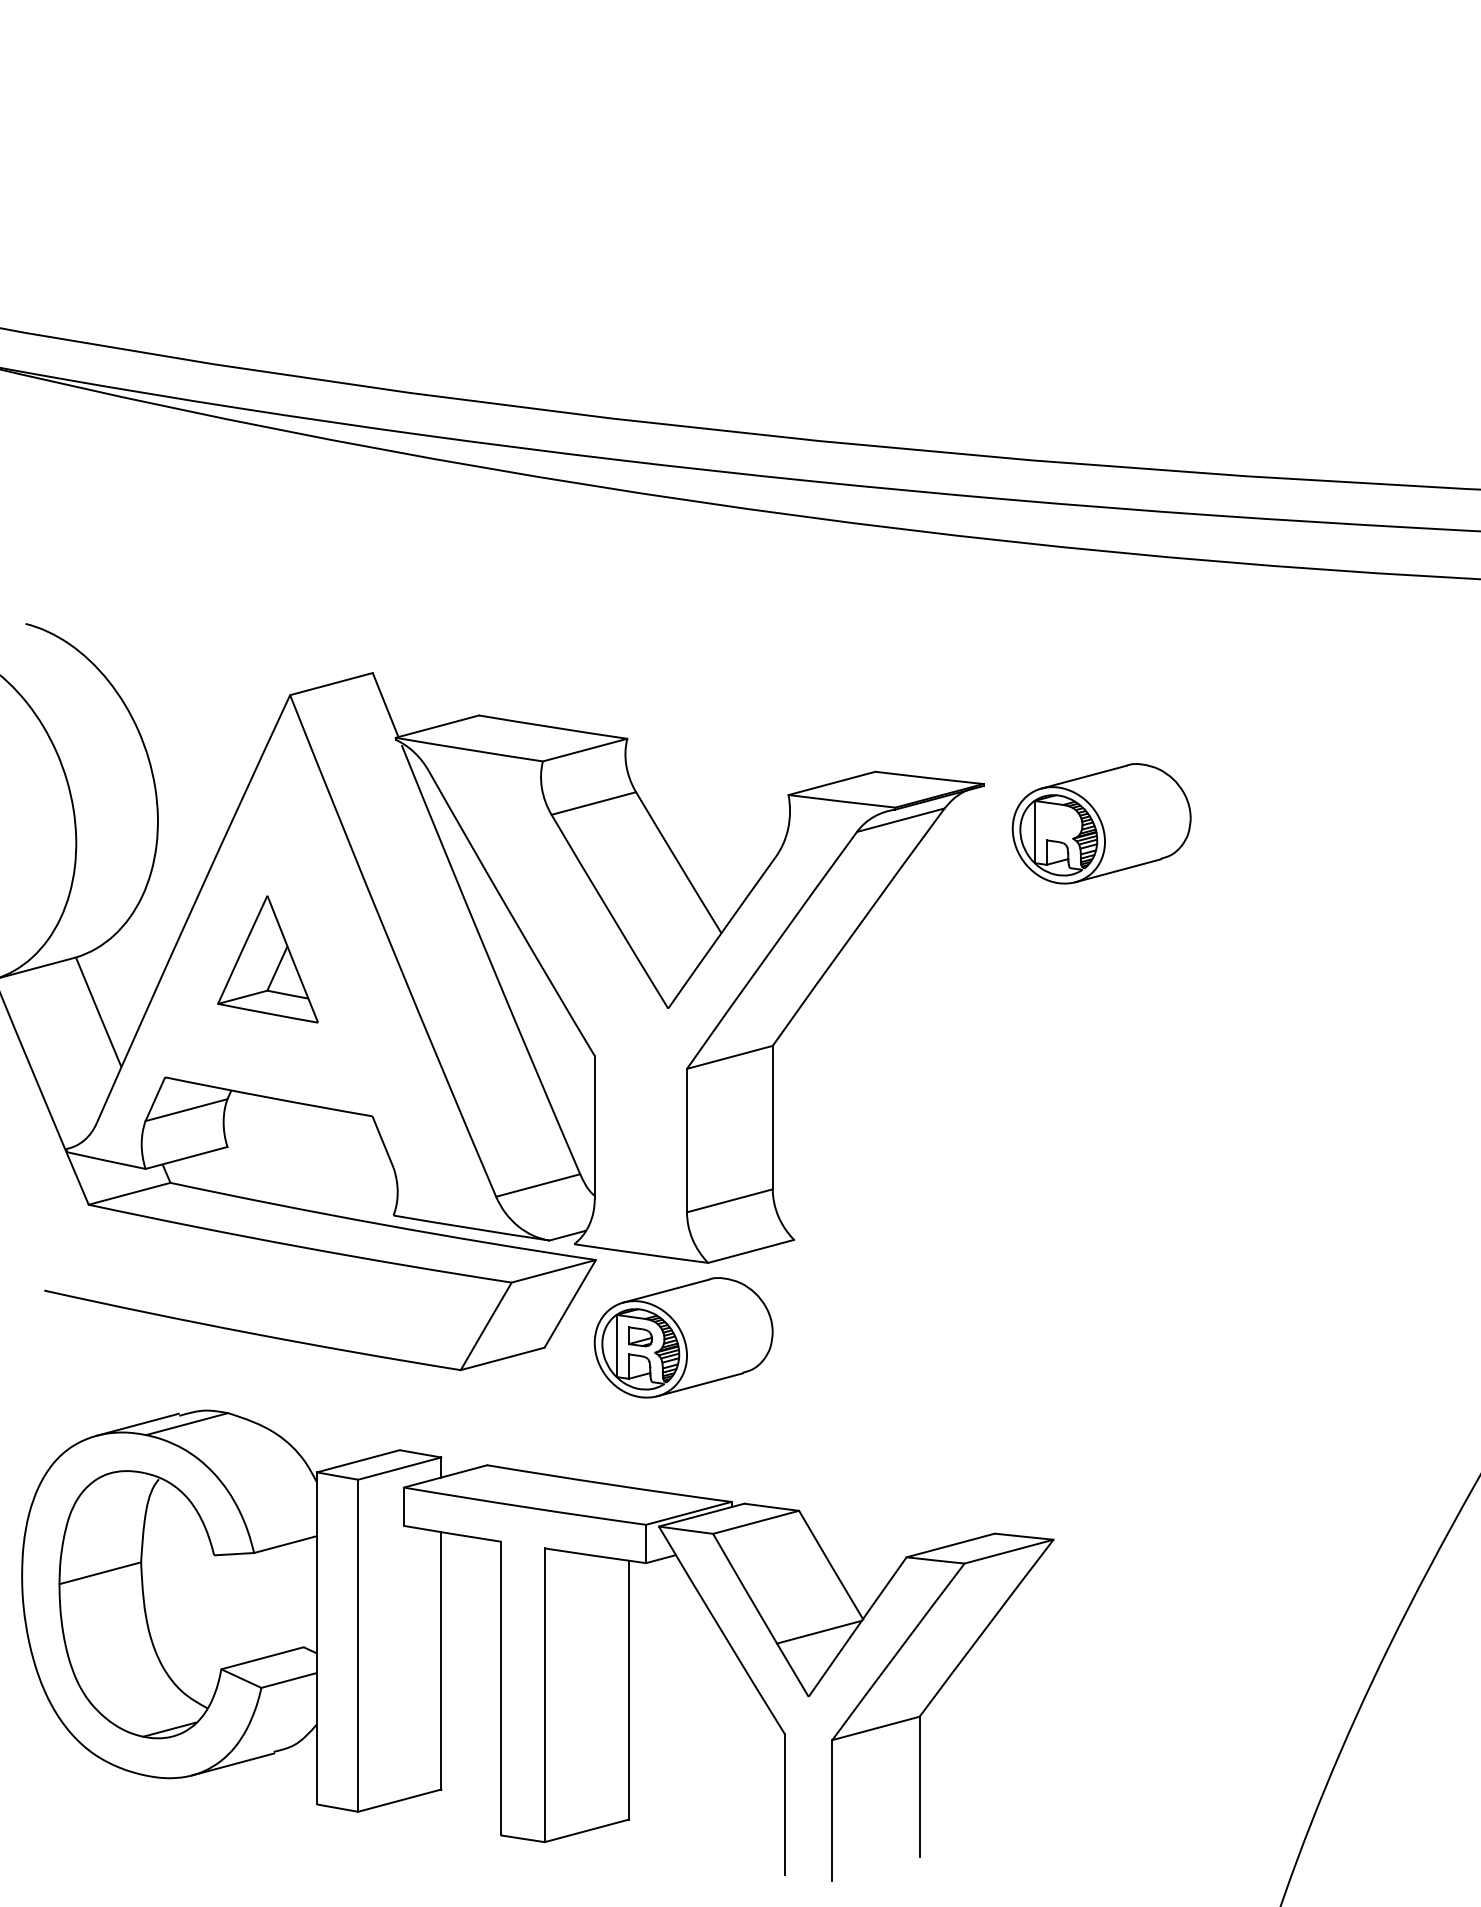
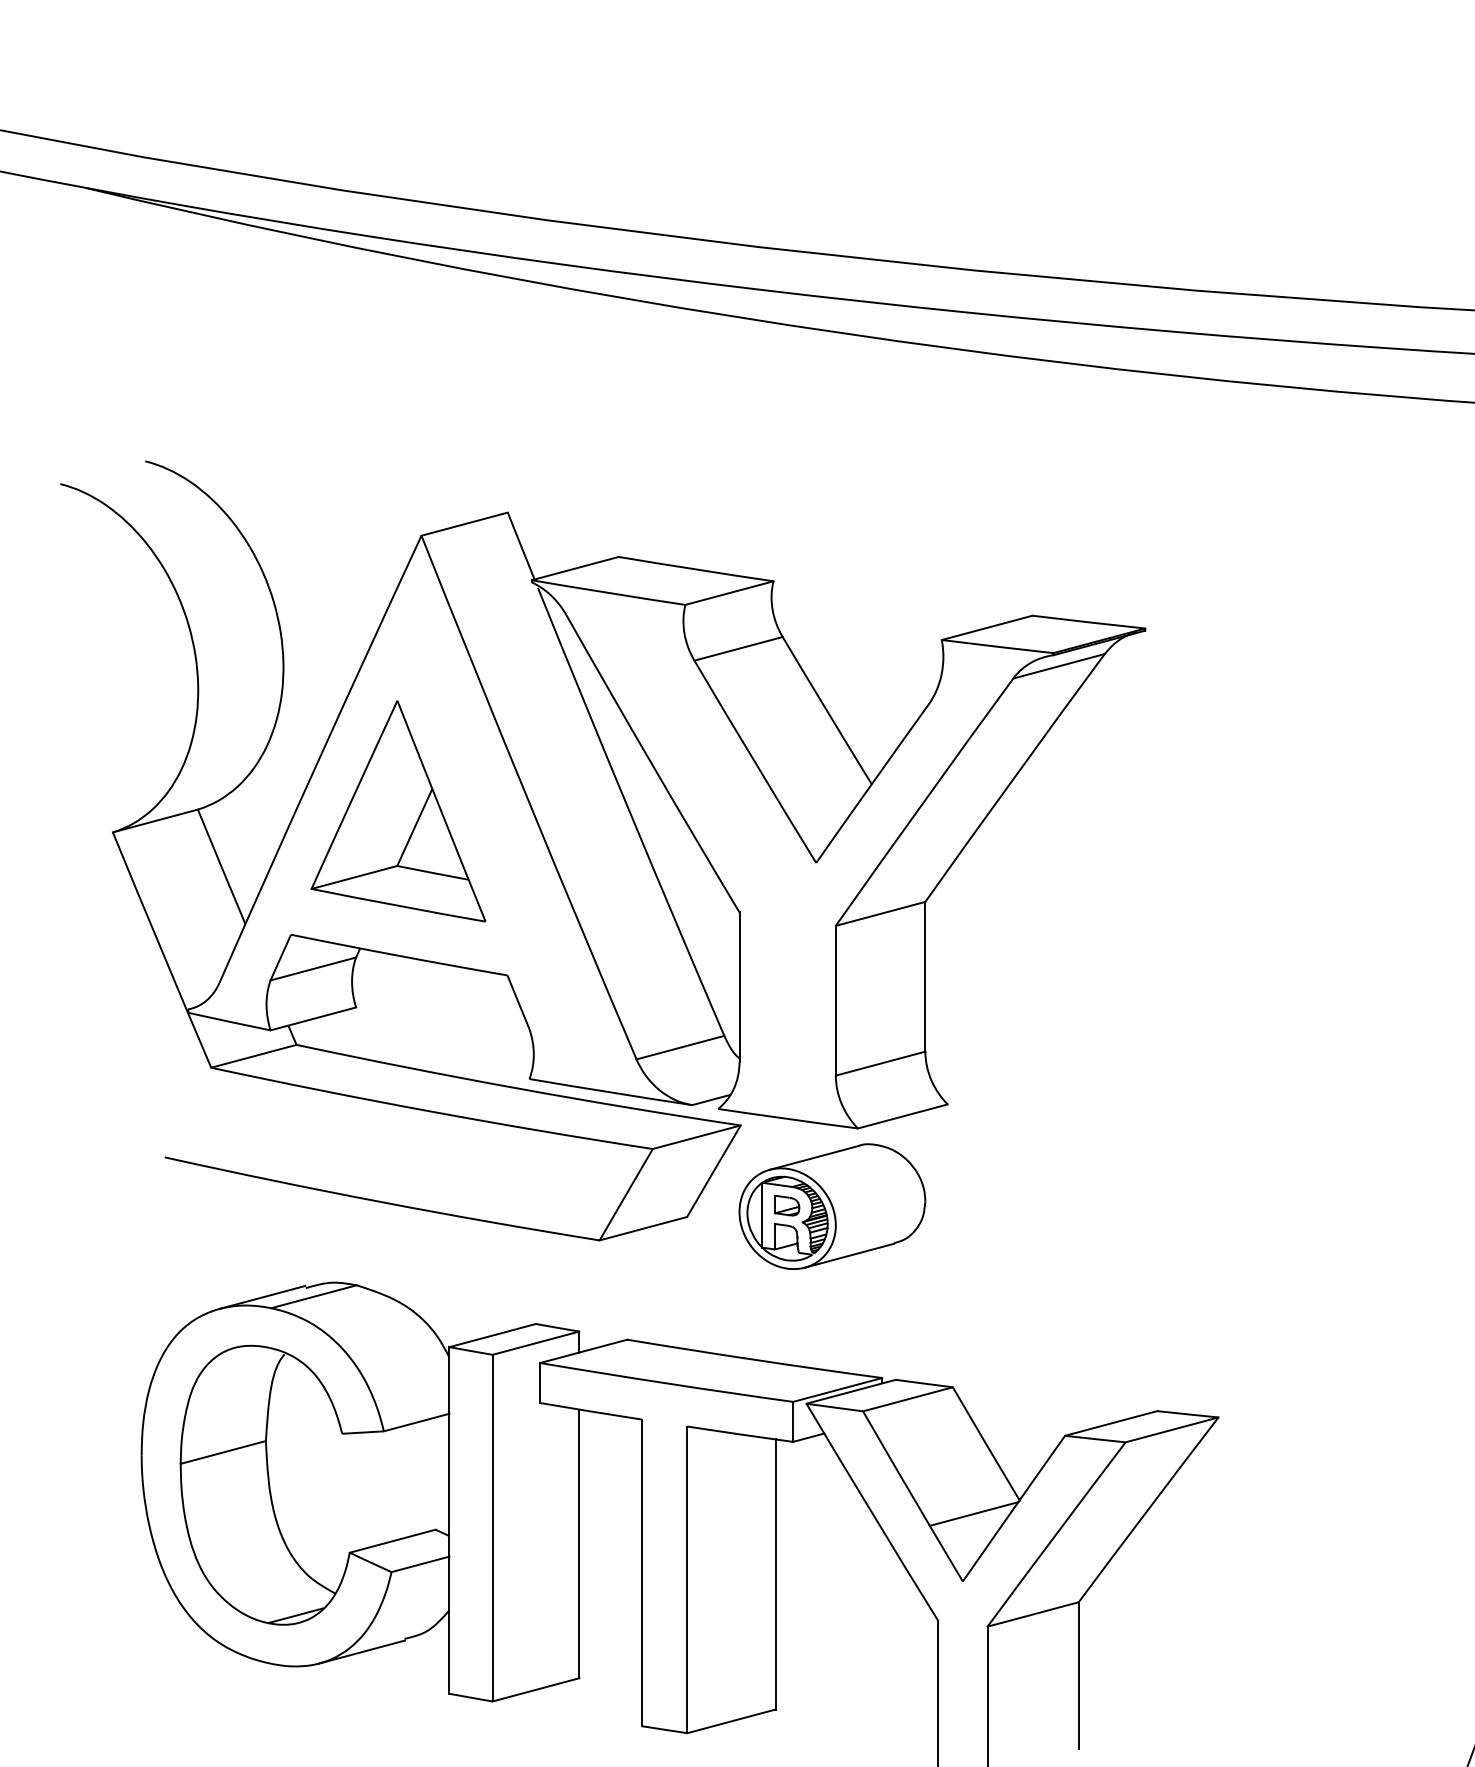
part: (1101, 823) -> (1268, 669), removed
part: (267, 959) -> (397, 811), size x1.67

